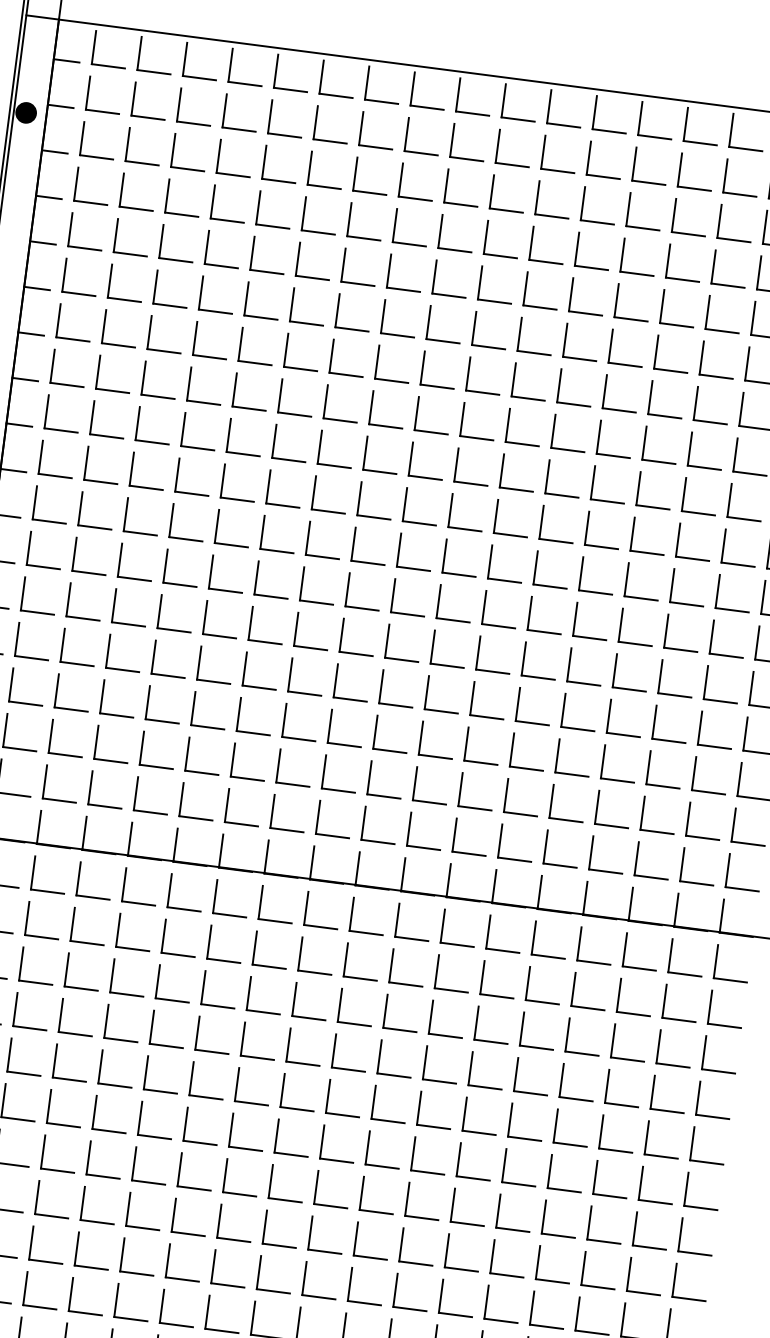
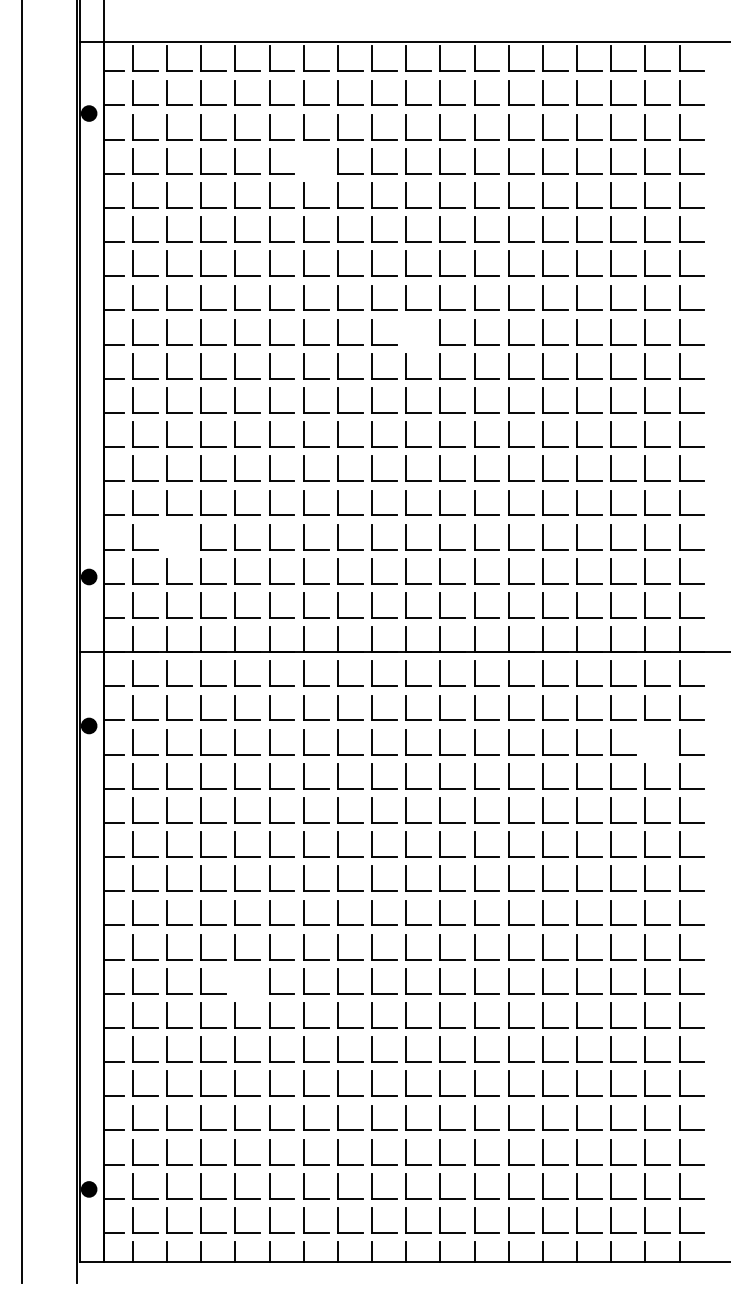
part: (304, 214) -> (304, 161), removed
part: (411, 459) -> (406, 332), removed
part: (57, 691) -> (167, 537), removed
part: (658, 1047) -> (645, 742), removed
part: (70, 1294) -> (235, 981), removed

